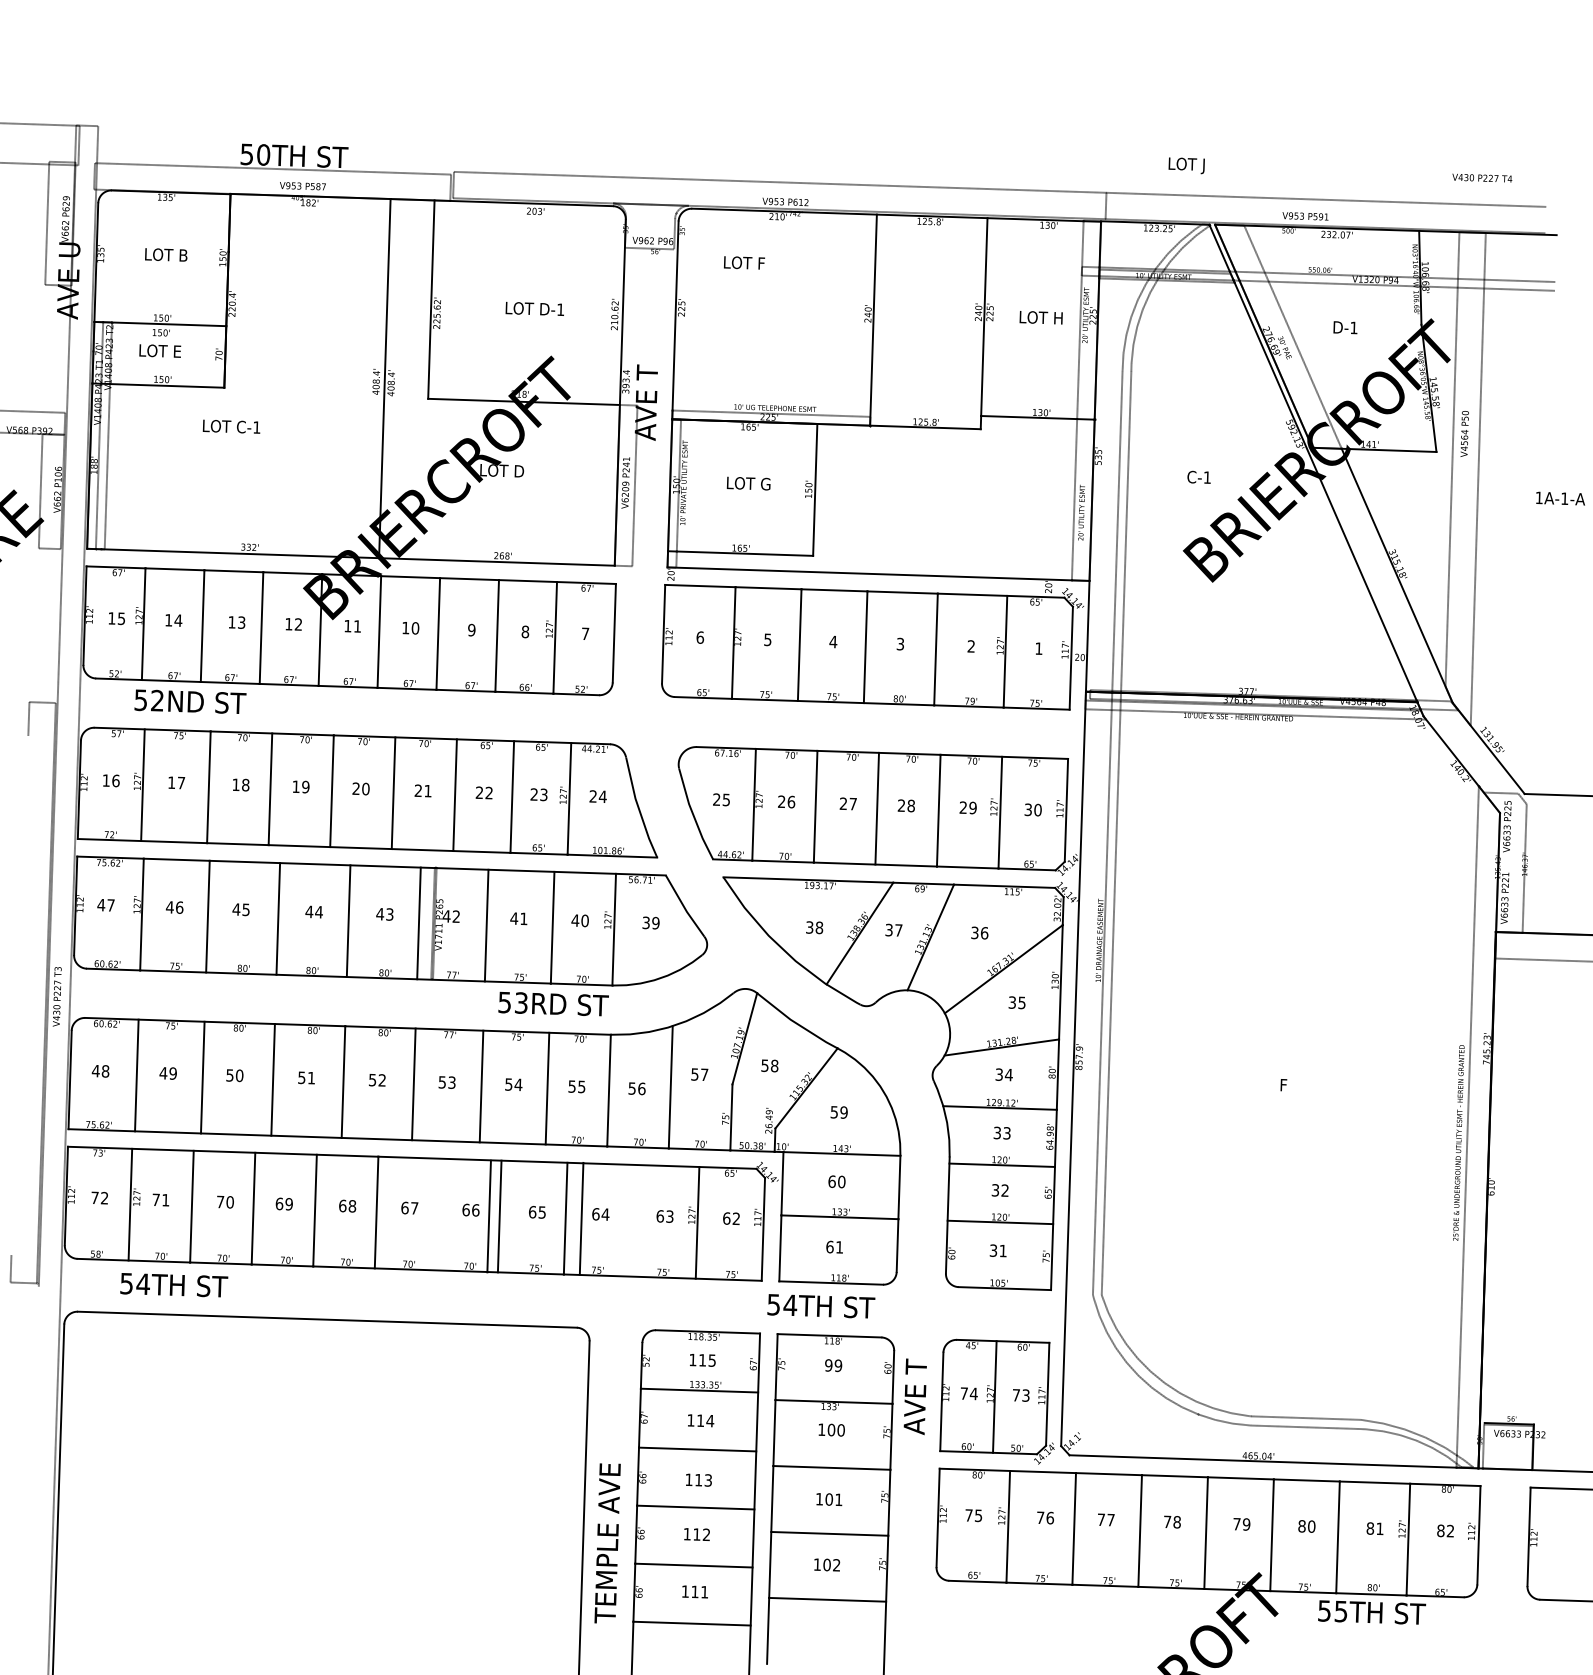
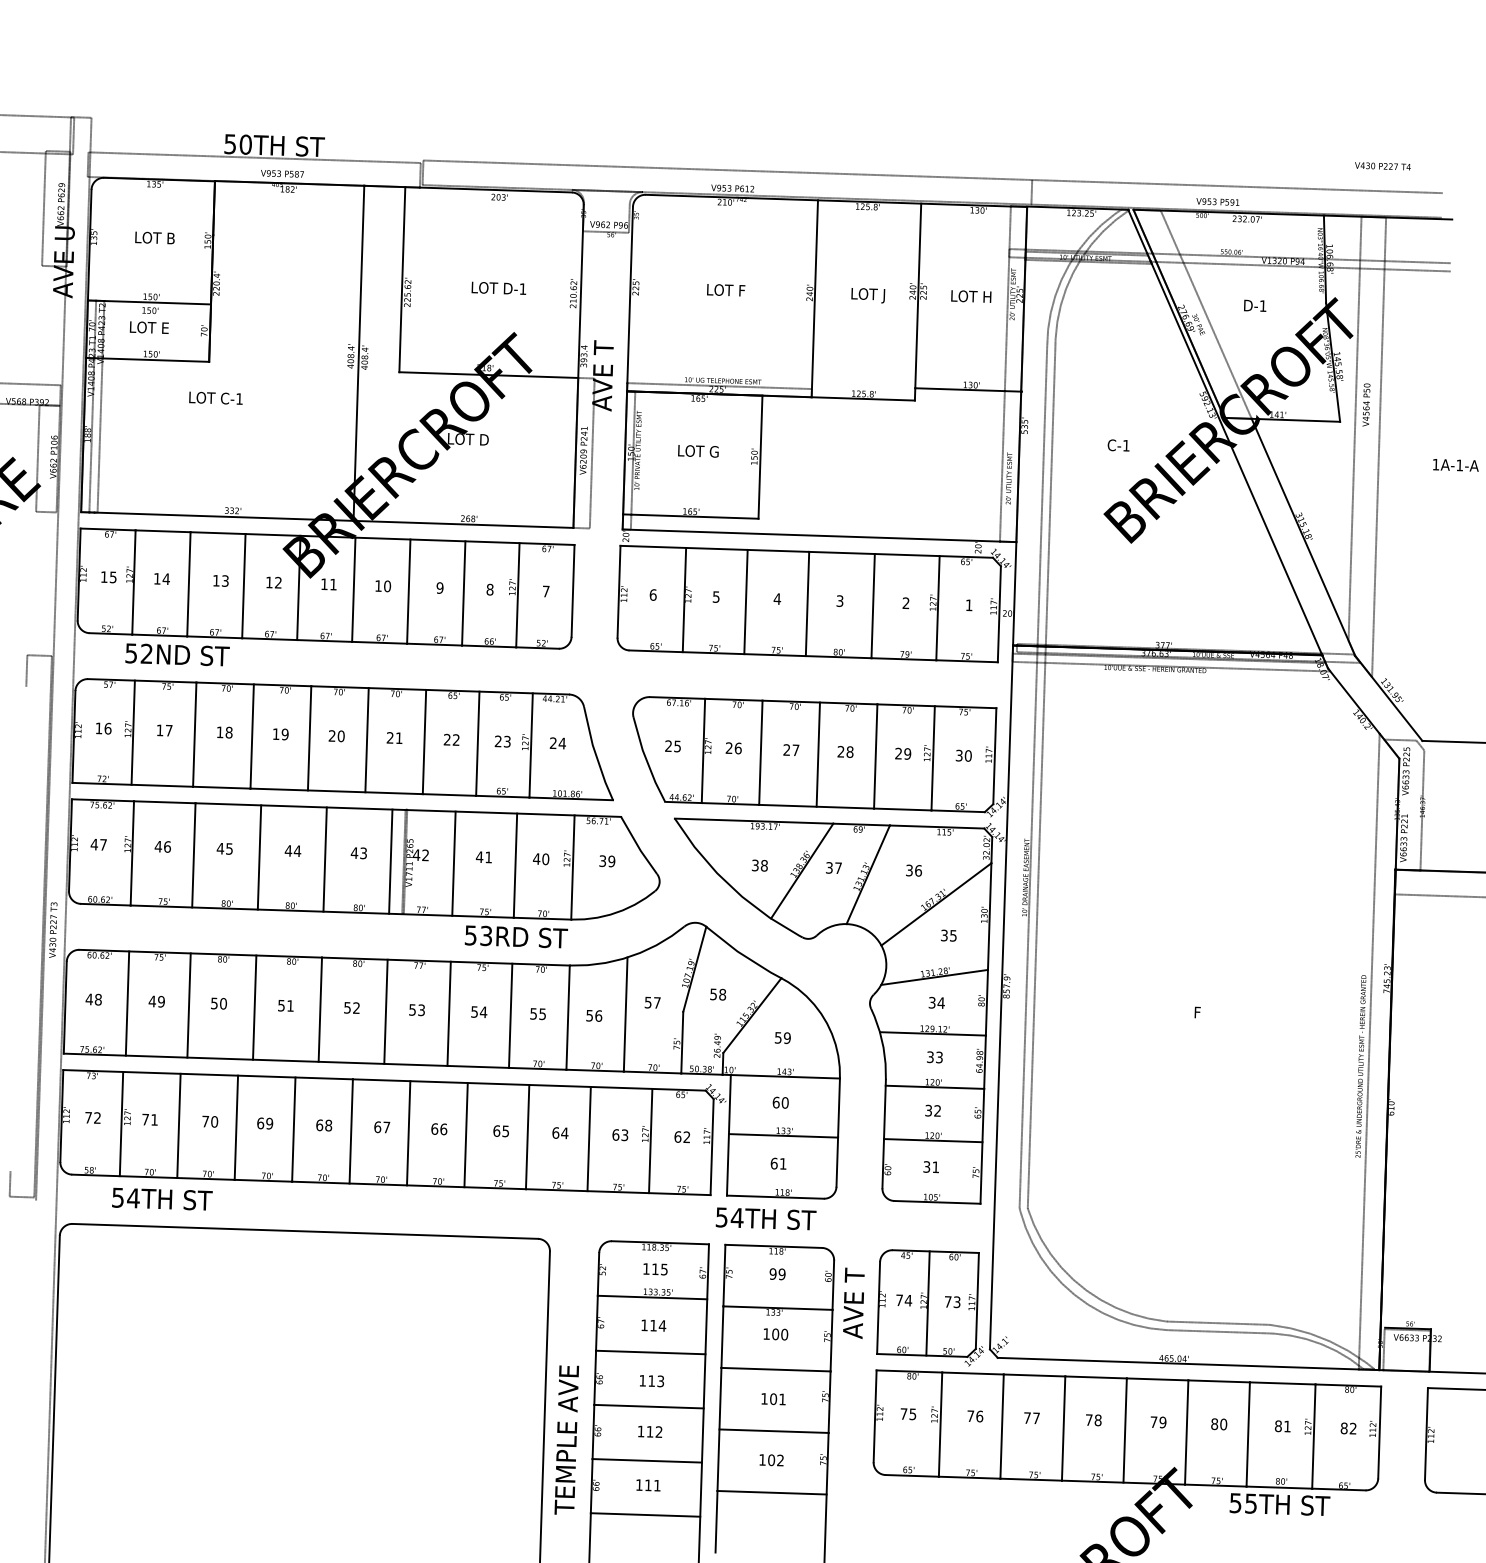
text: (1186, 165) -> (868, 295), moved
text: (744, 262) -> (726, 289), moved
line: (488, 1216) -> (408, 1133), moved
line: (581, 1218) -> (589, 1138), moved

